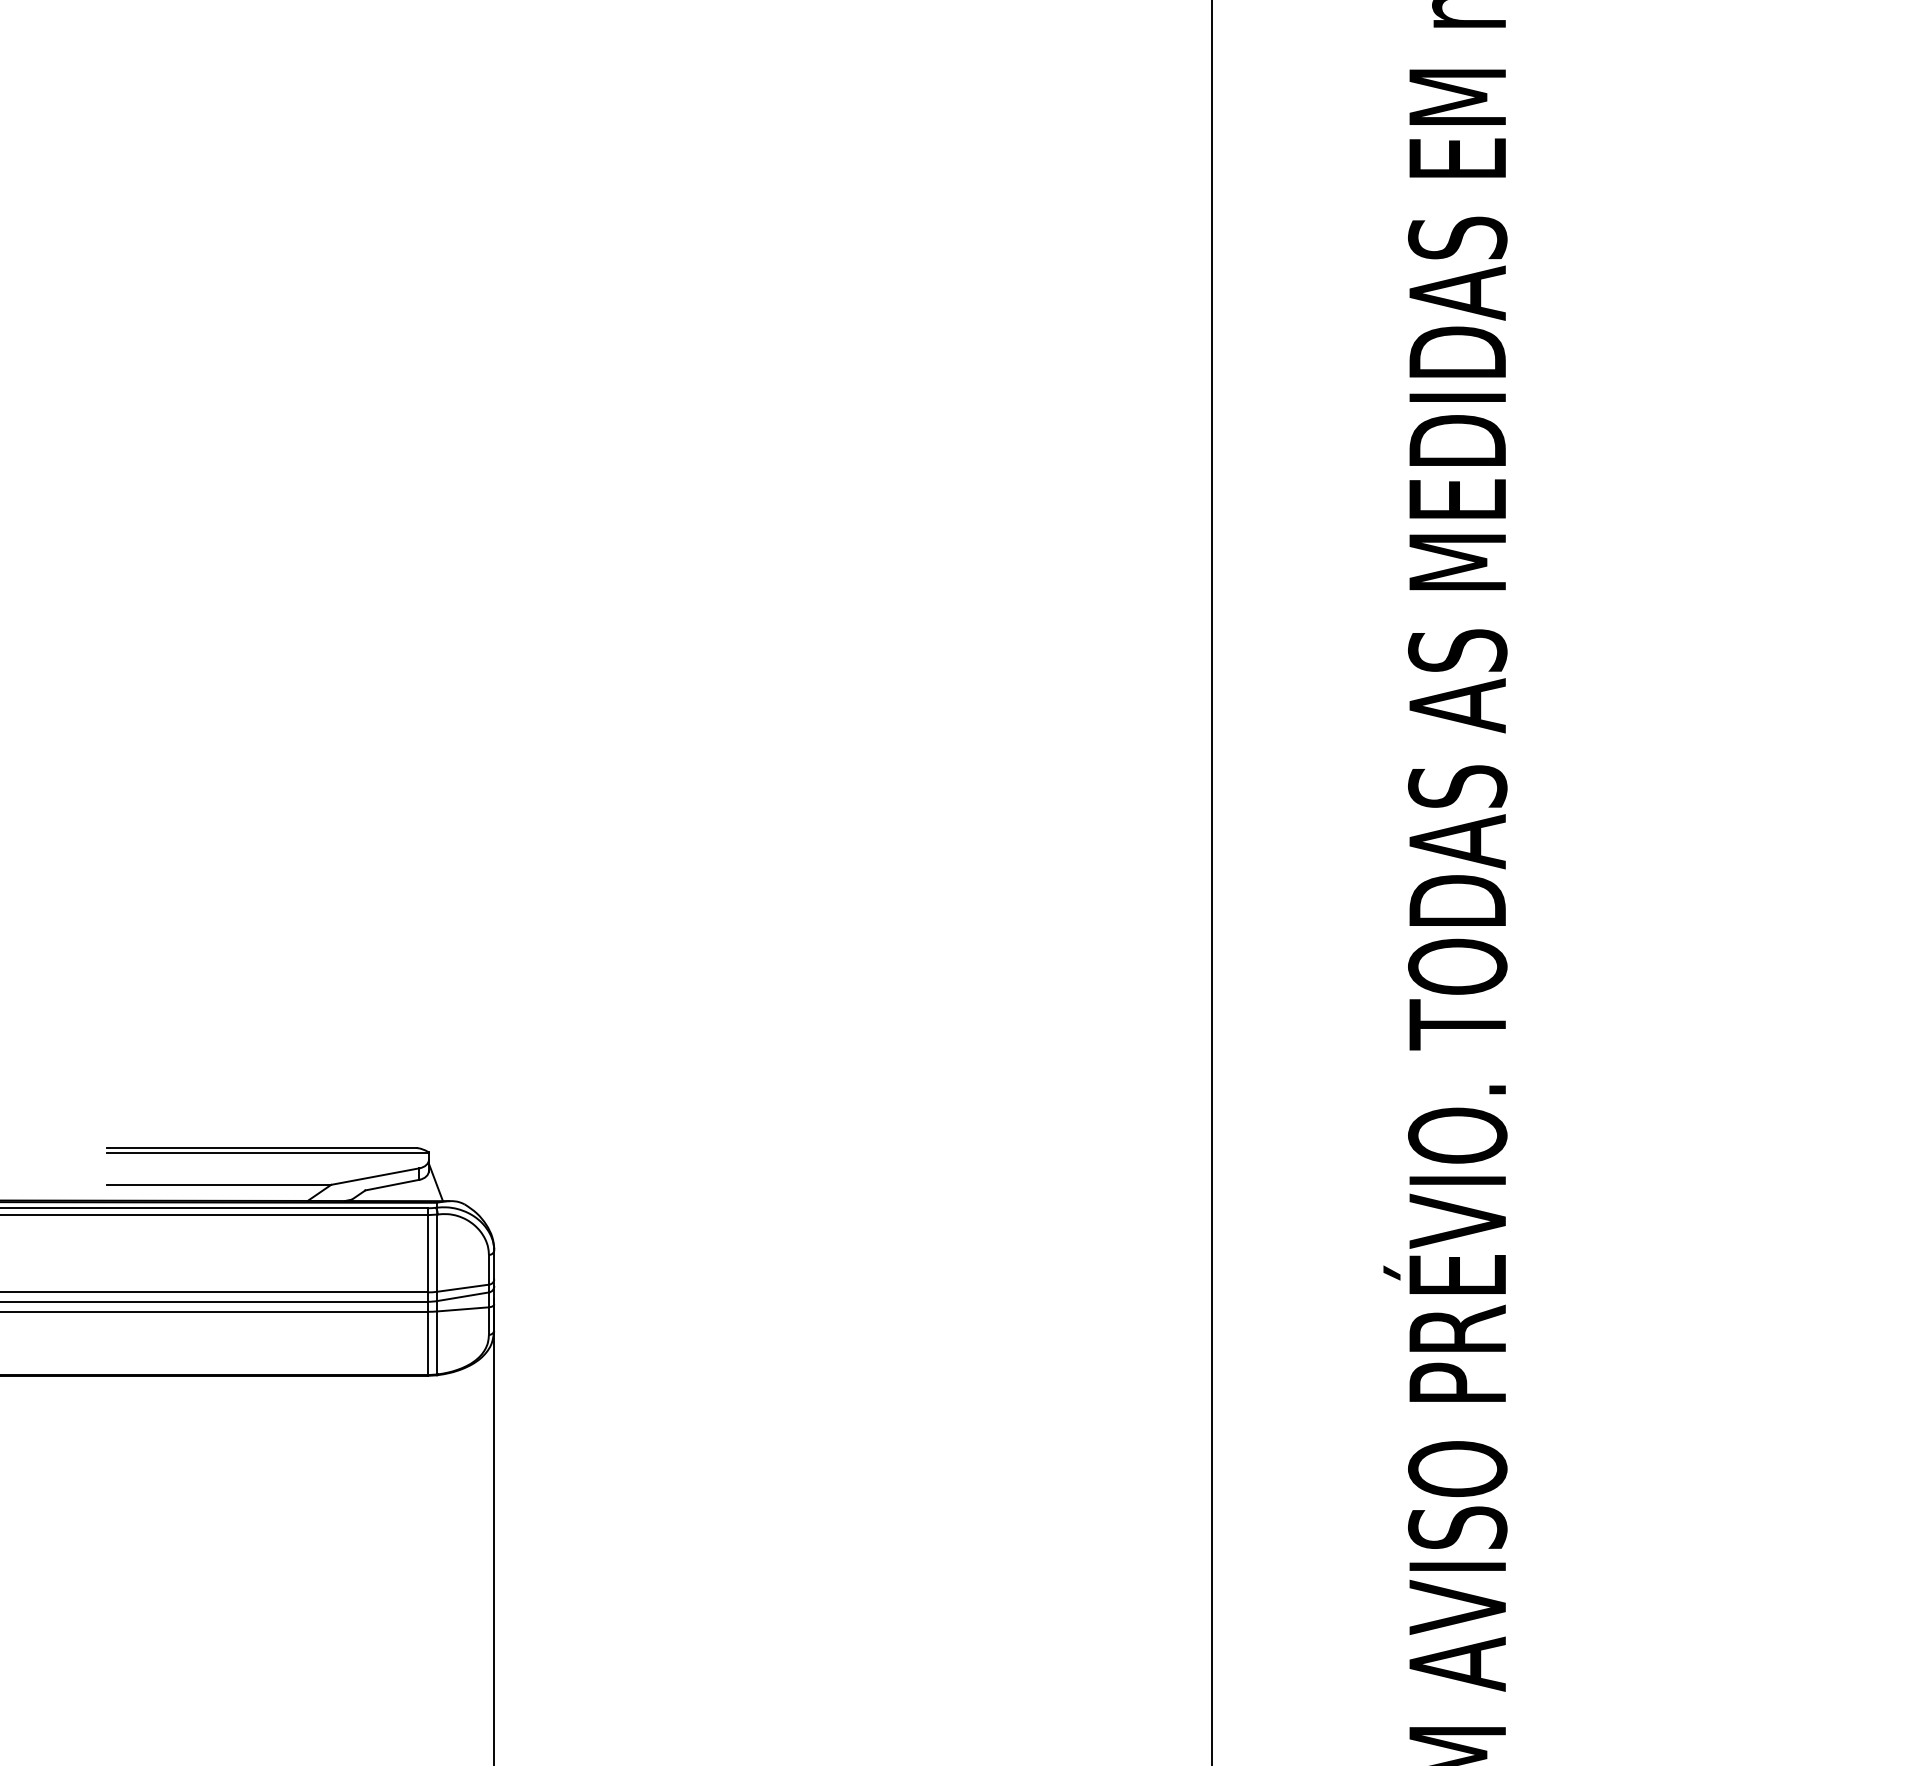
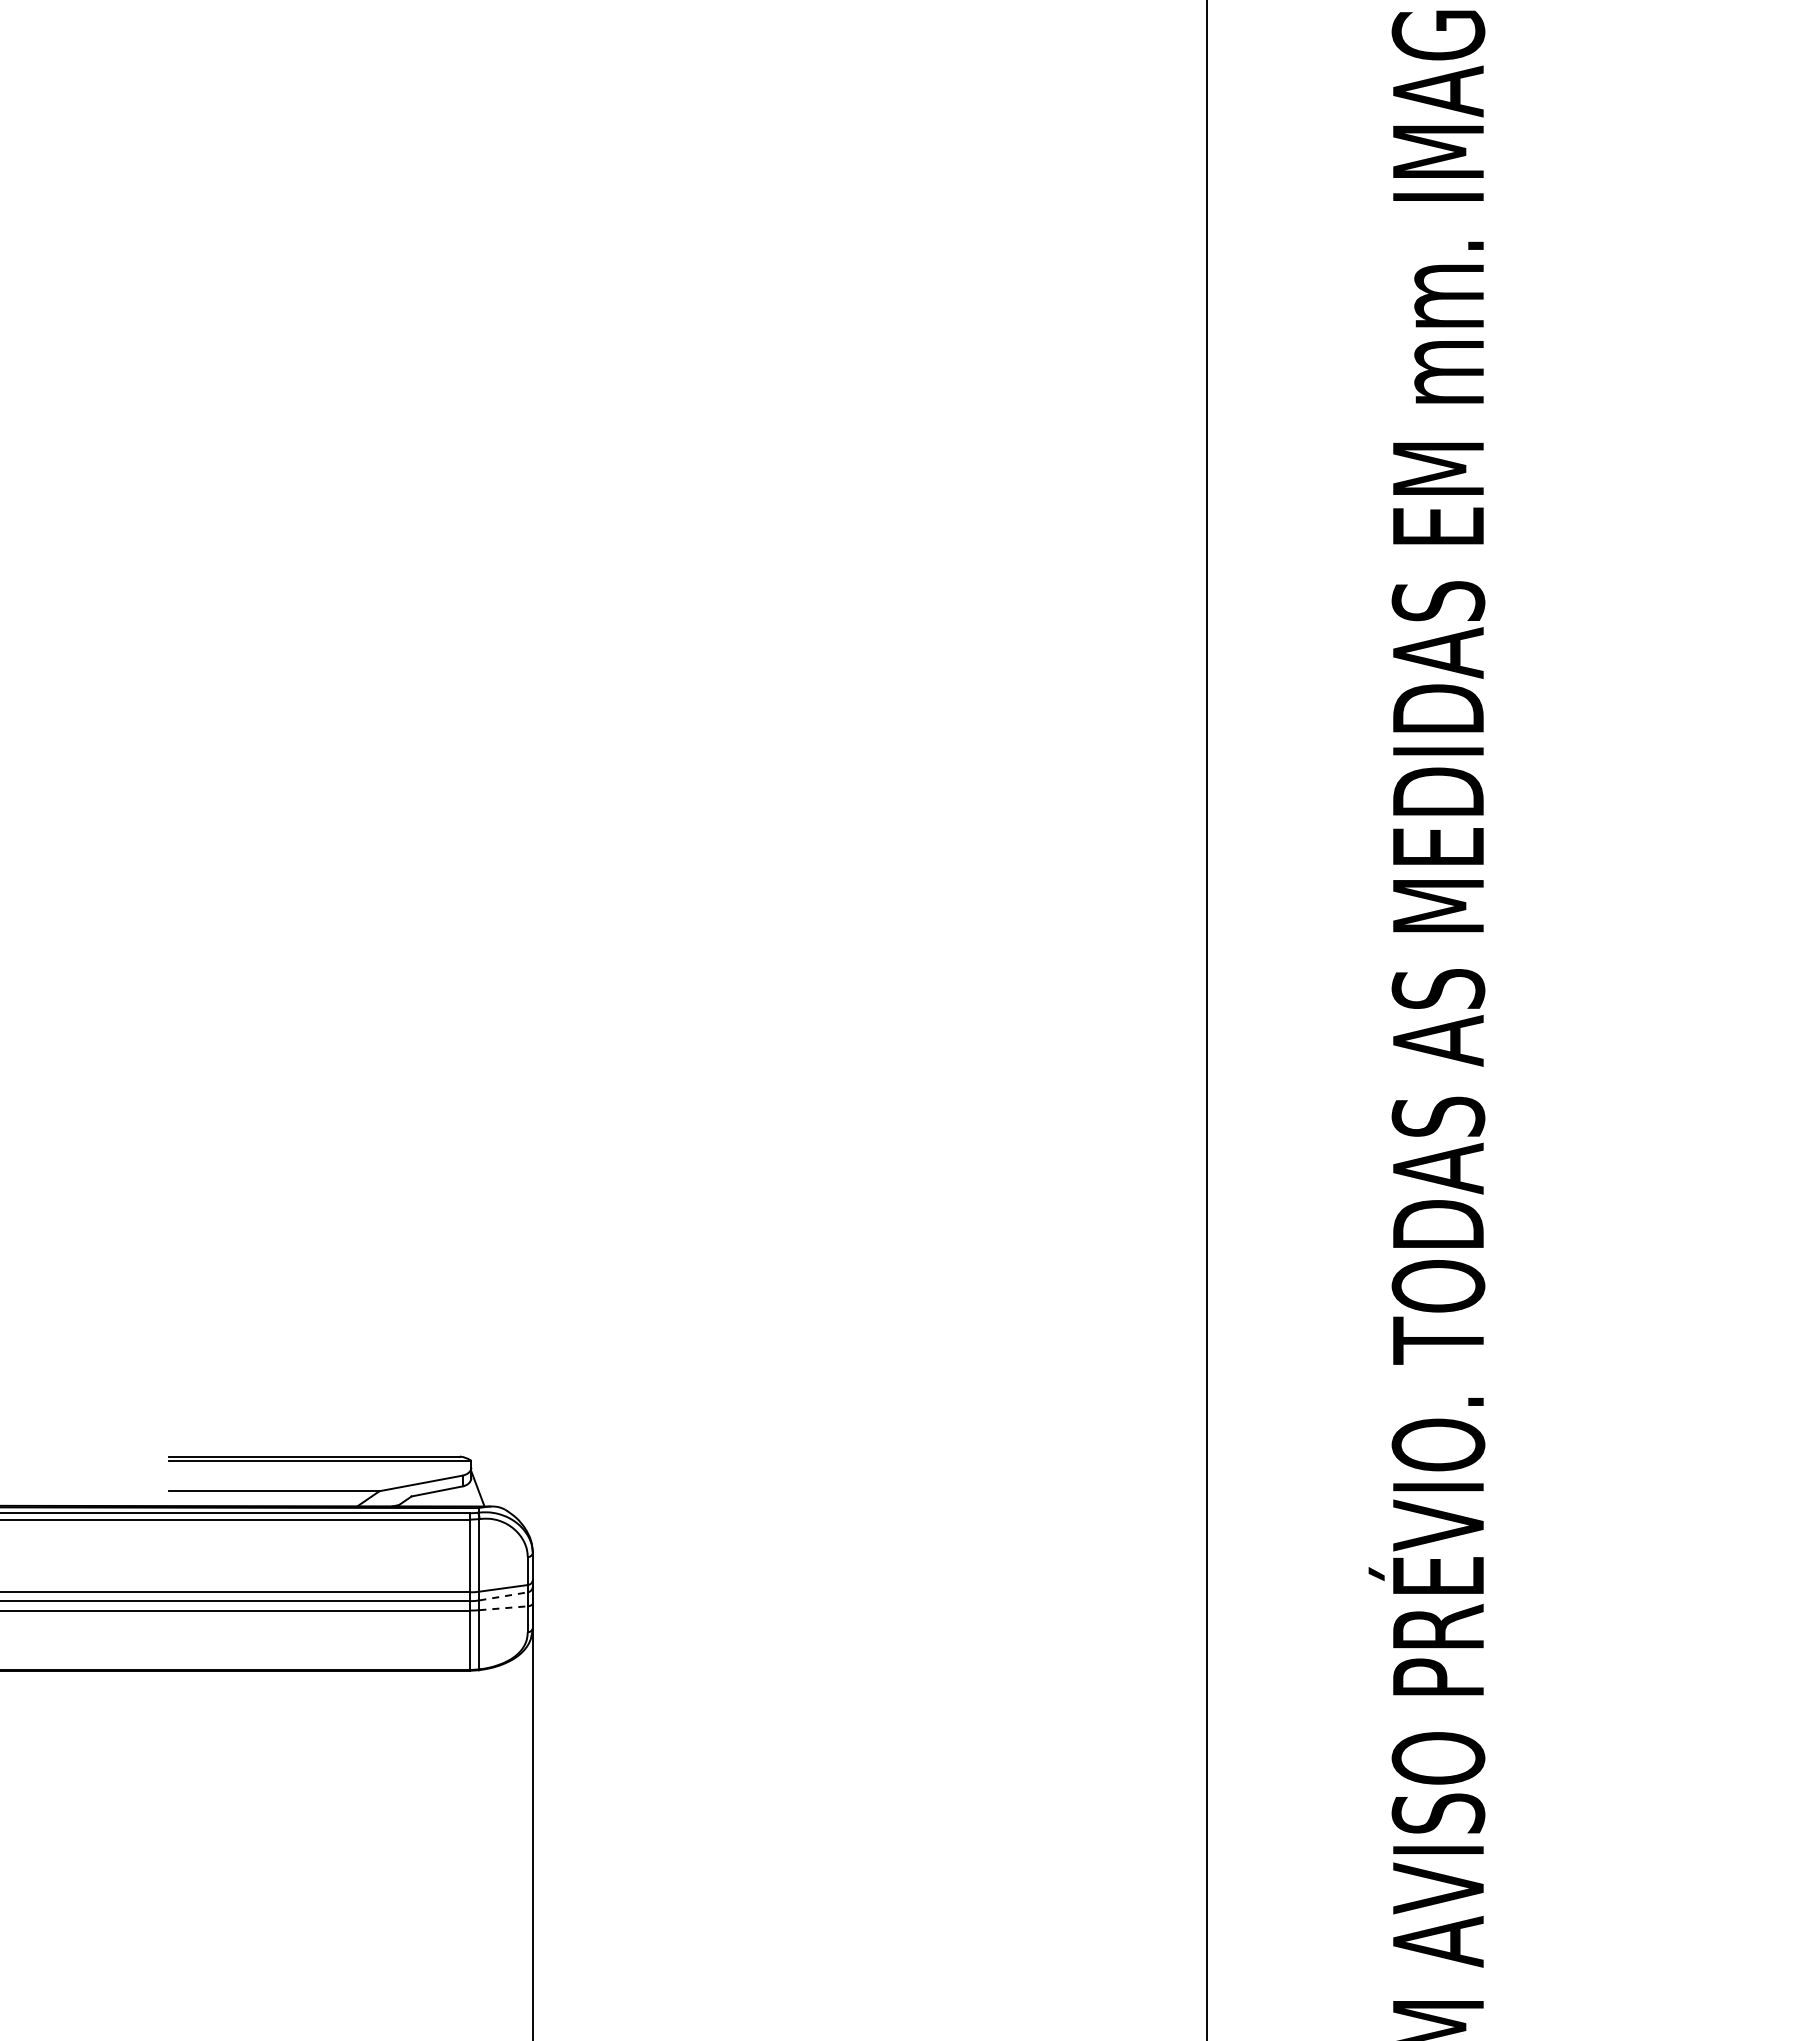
line: (463, 1296) -> (503, 1596), solid -> dashed
line: (464, 1309) -> (504, 1608), solid -> dashed

